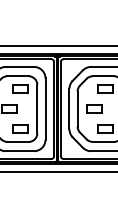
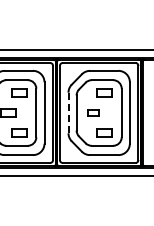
part: (94, 108) -> (93, 112), size x0.7
line: (69, 109) -> (68, 113), solid -> dashed

